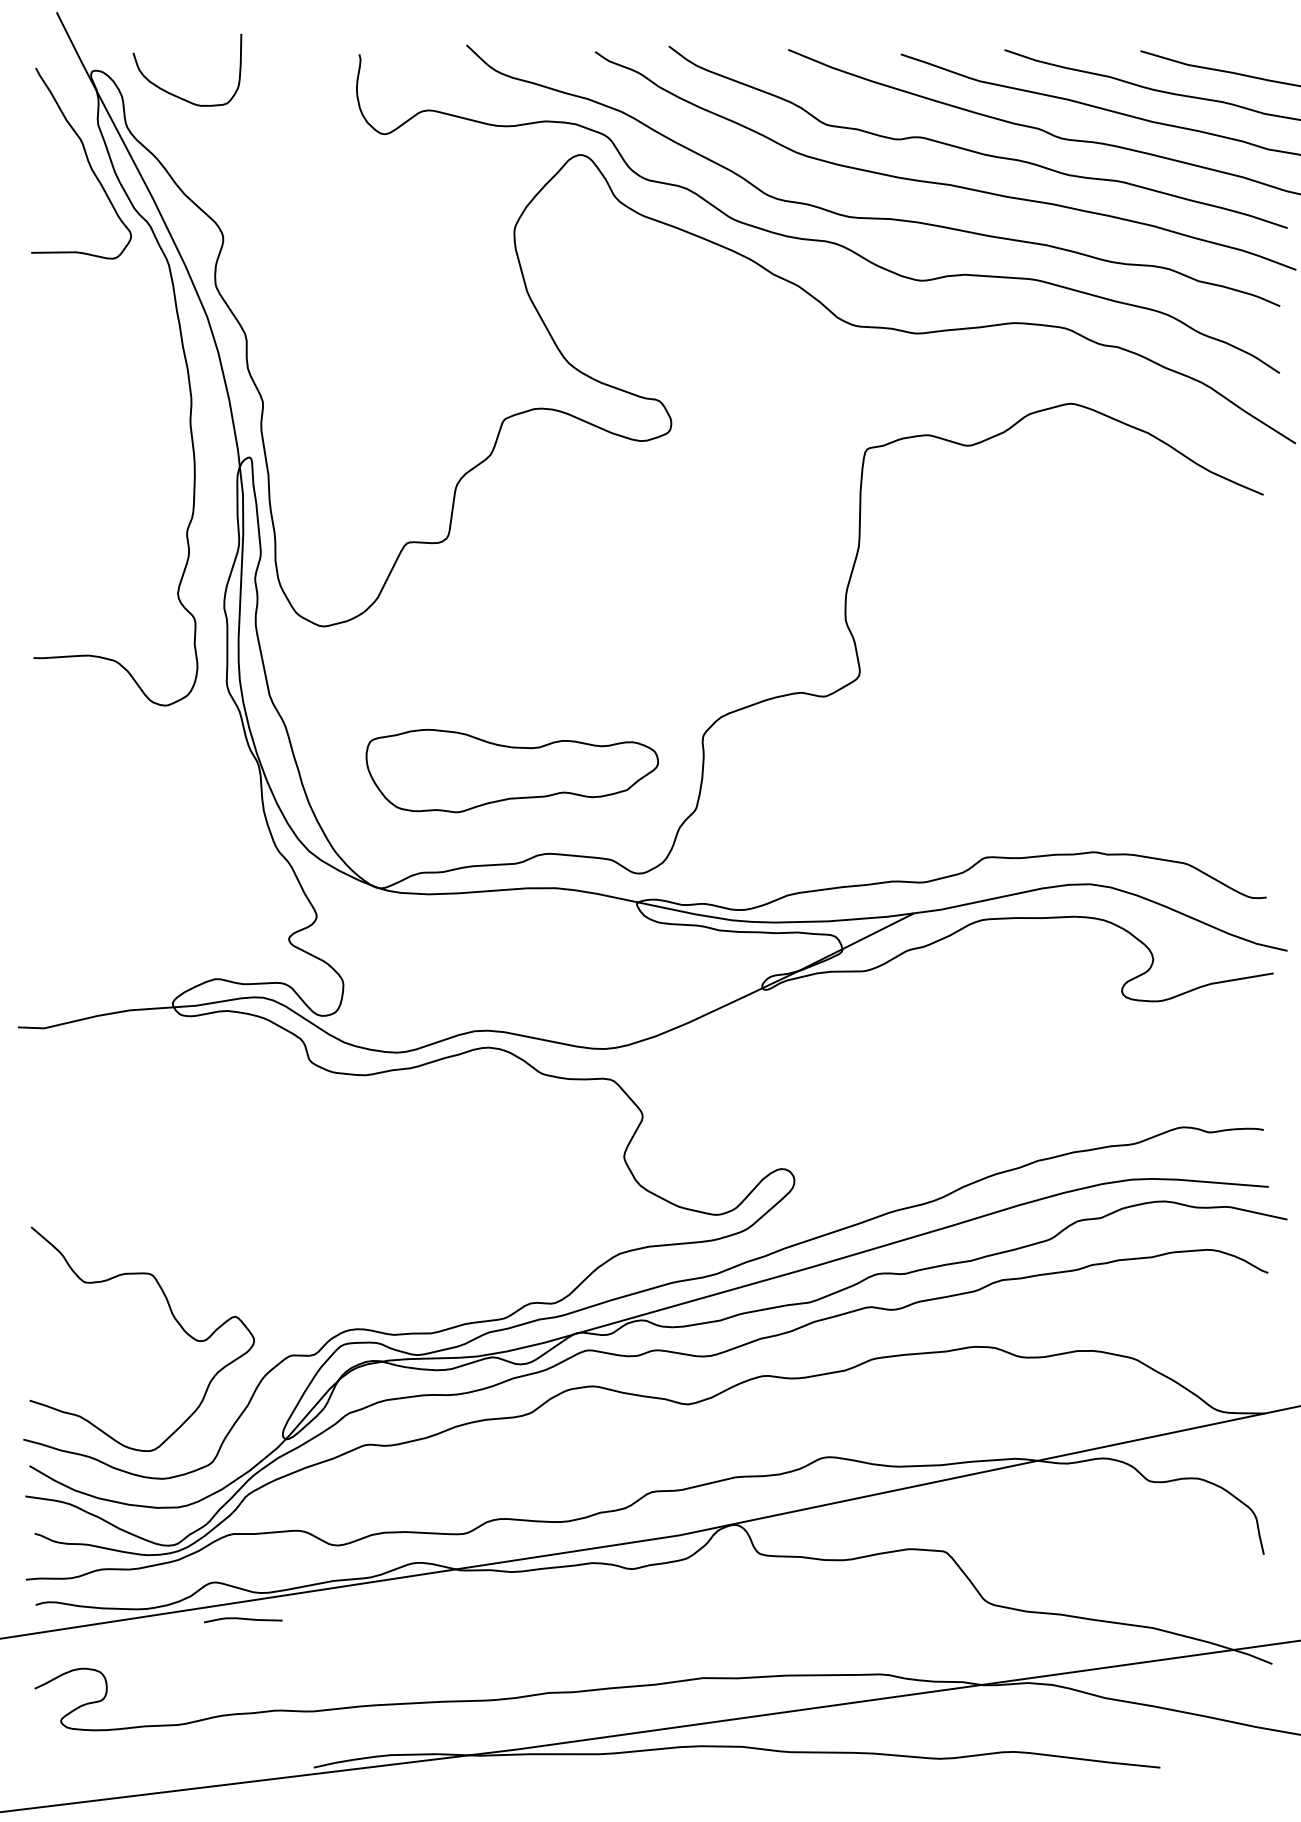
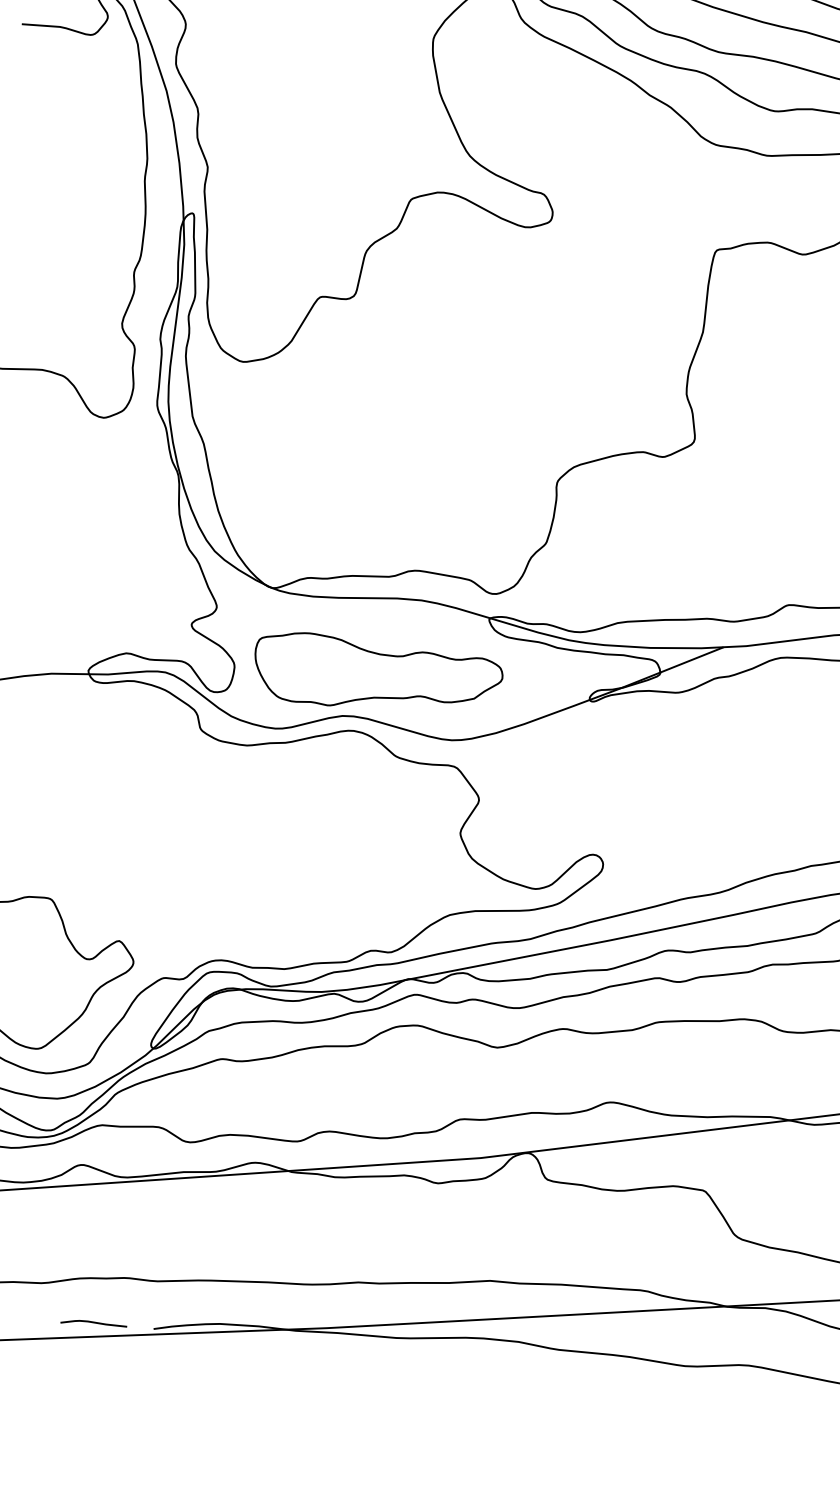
part: (511, 770) -> (377, 673), moved
curve: (243, 1619) -> (94, 1323), moved

